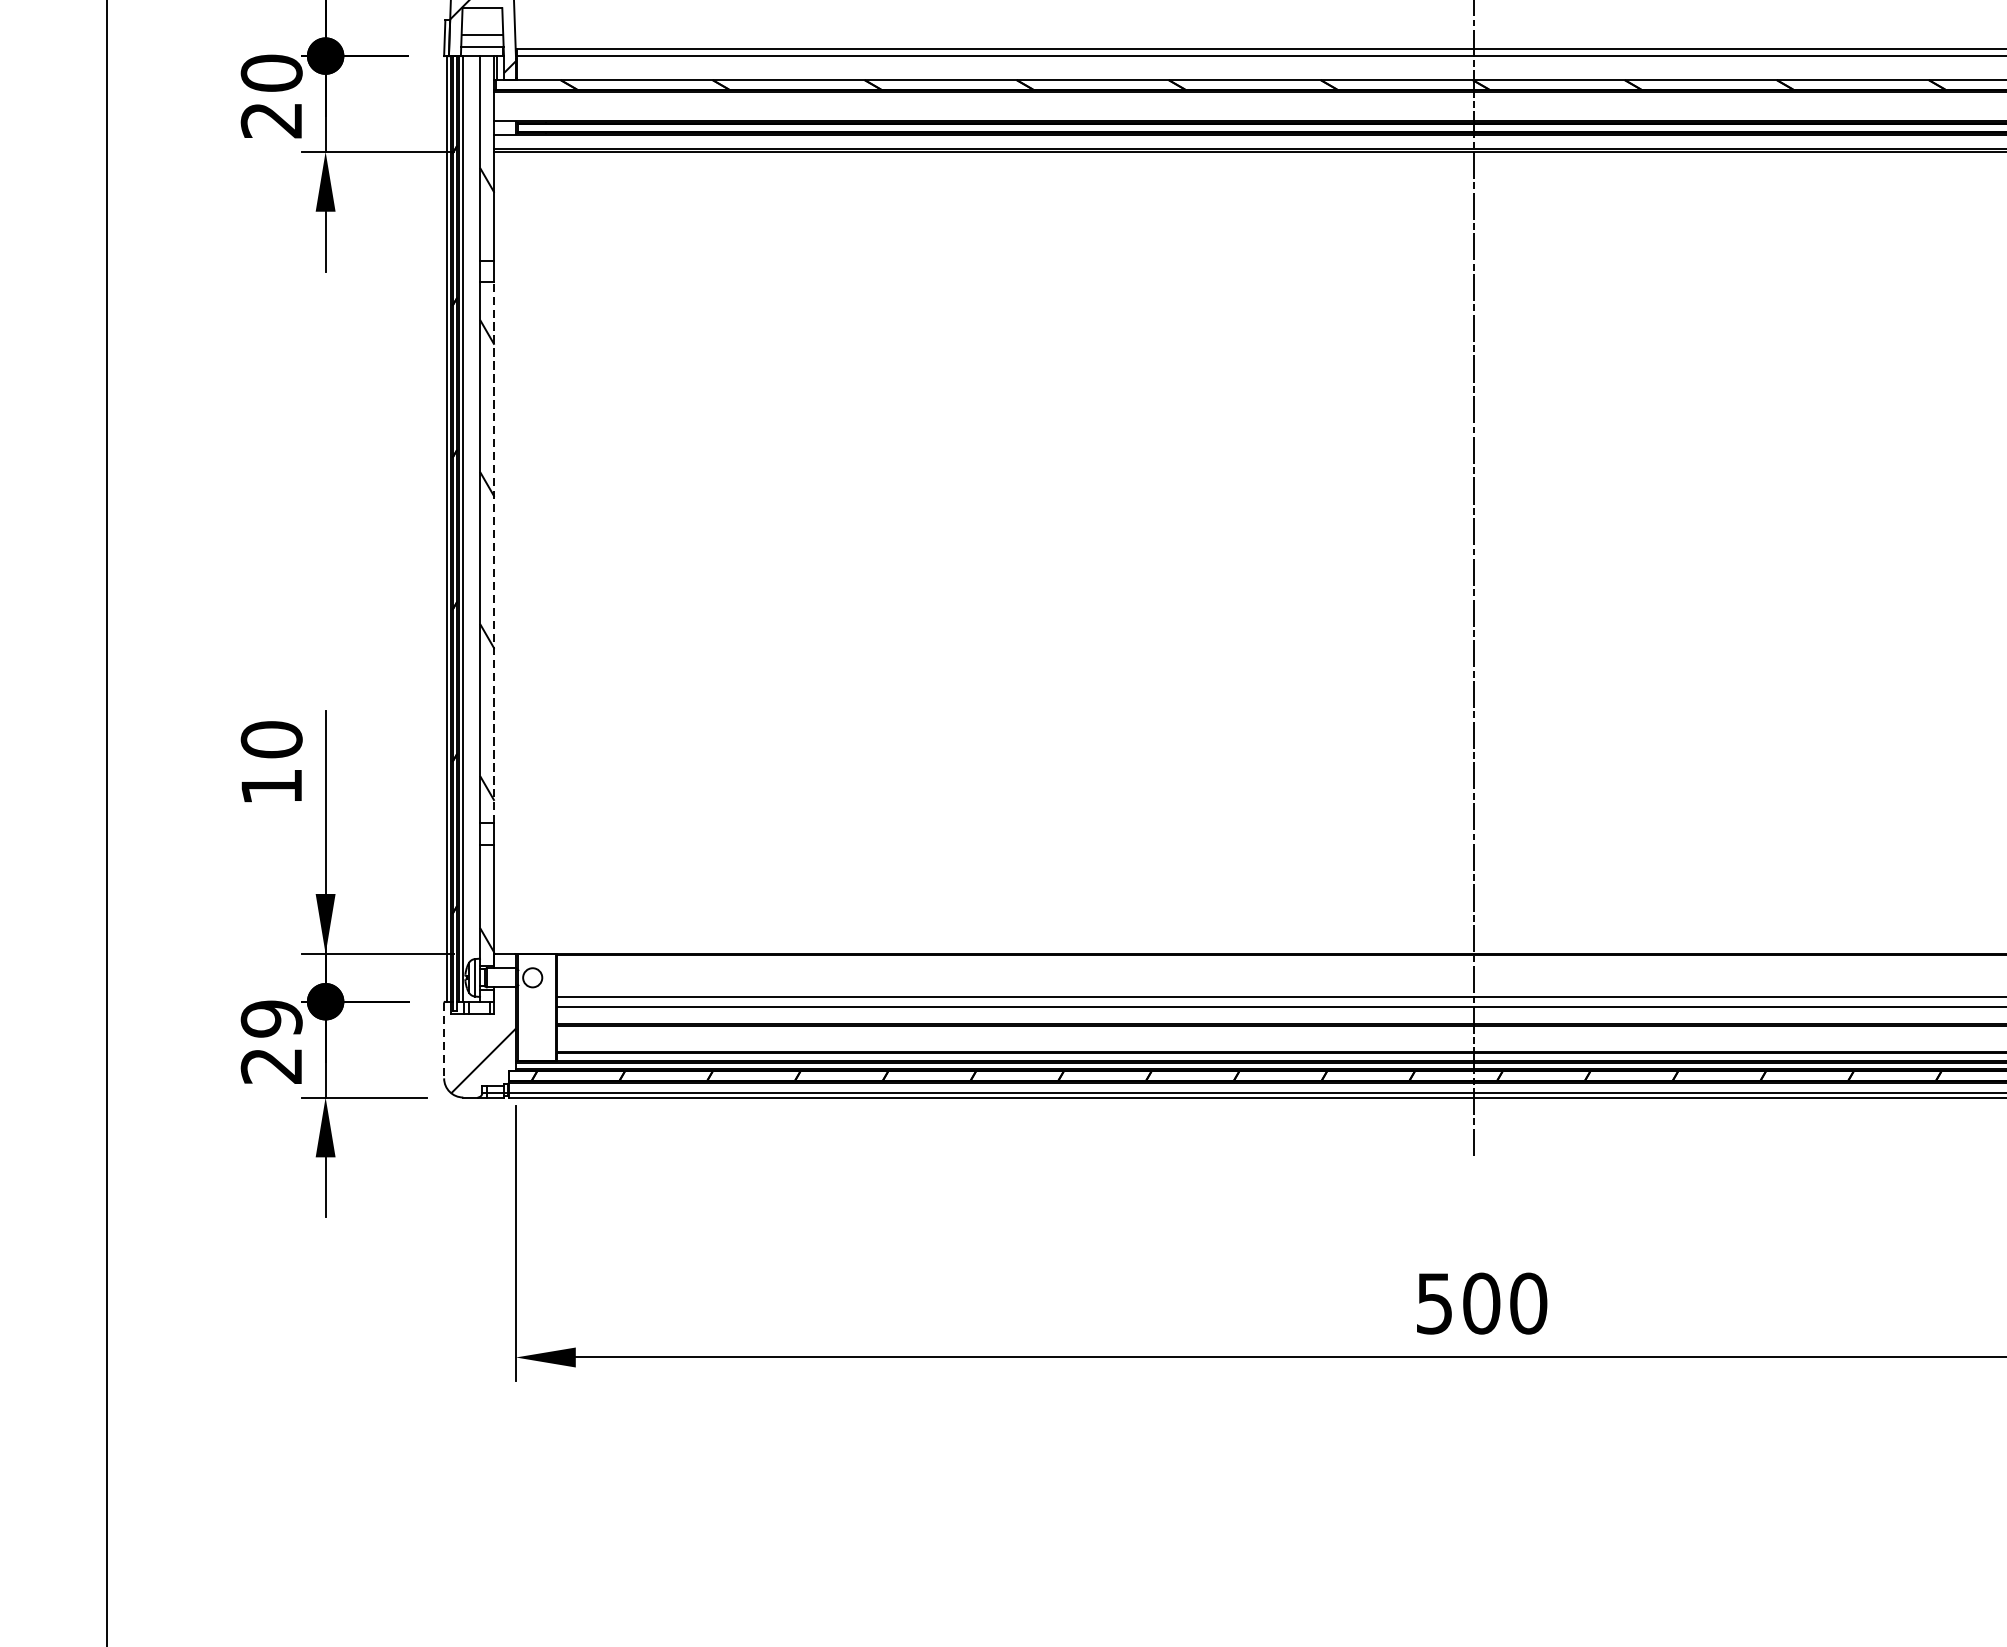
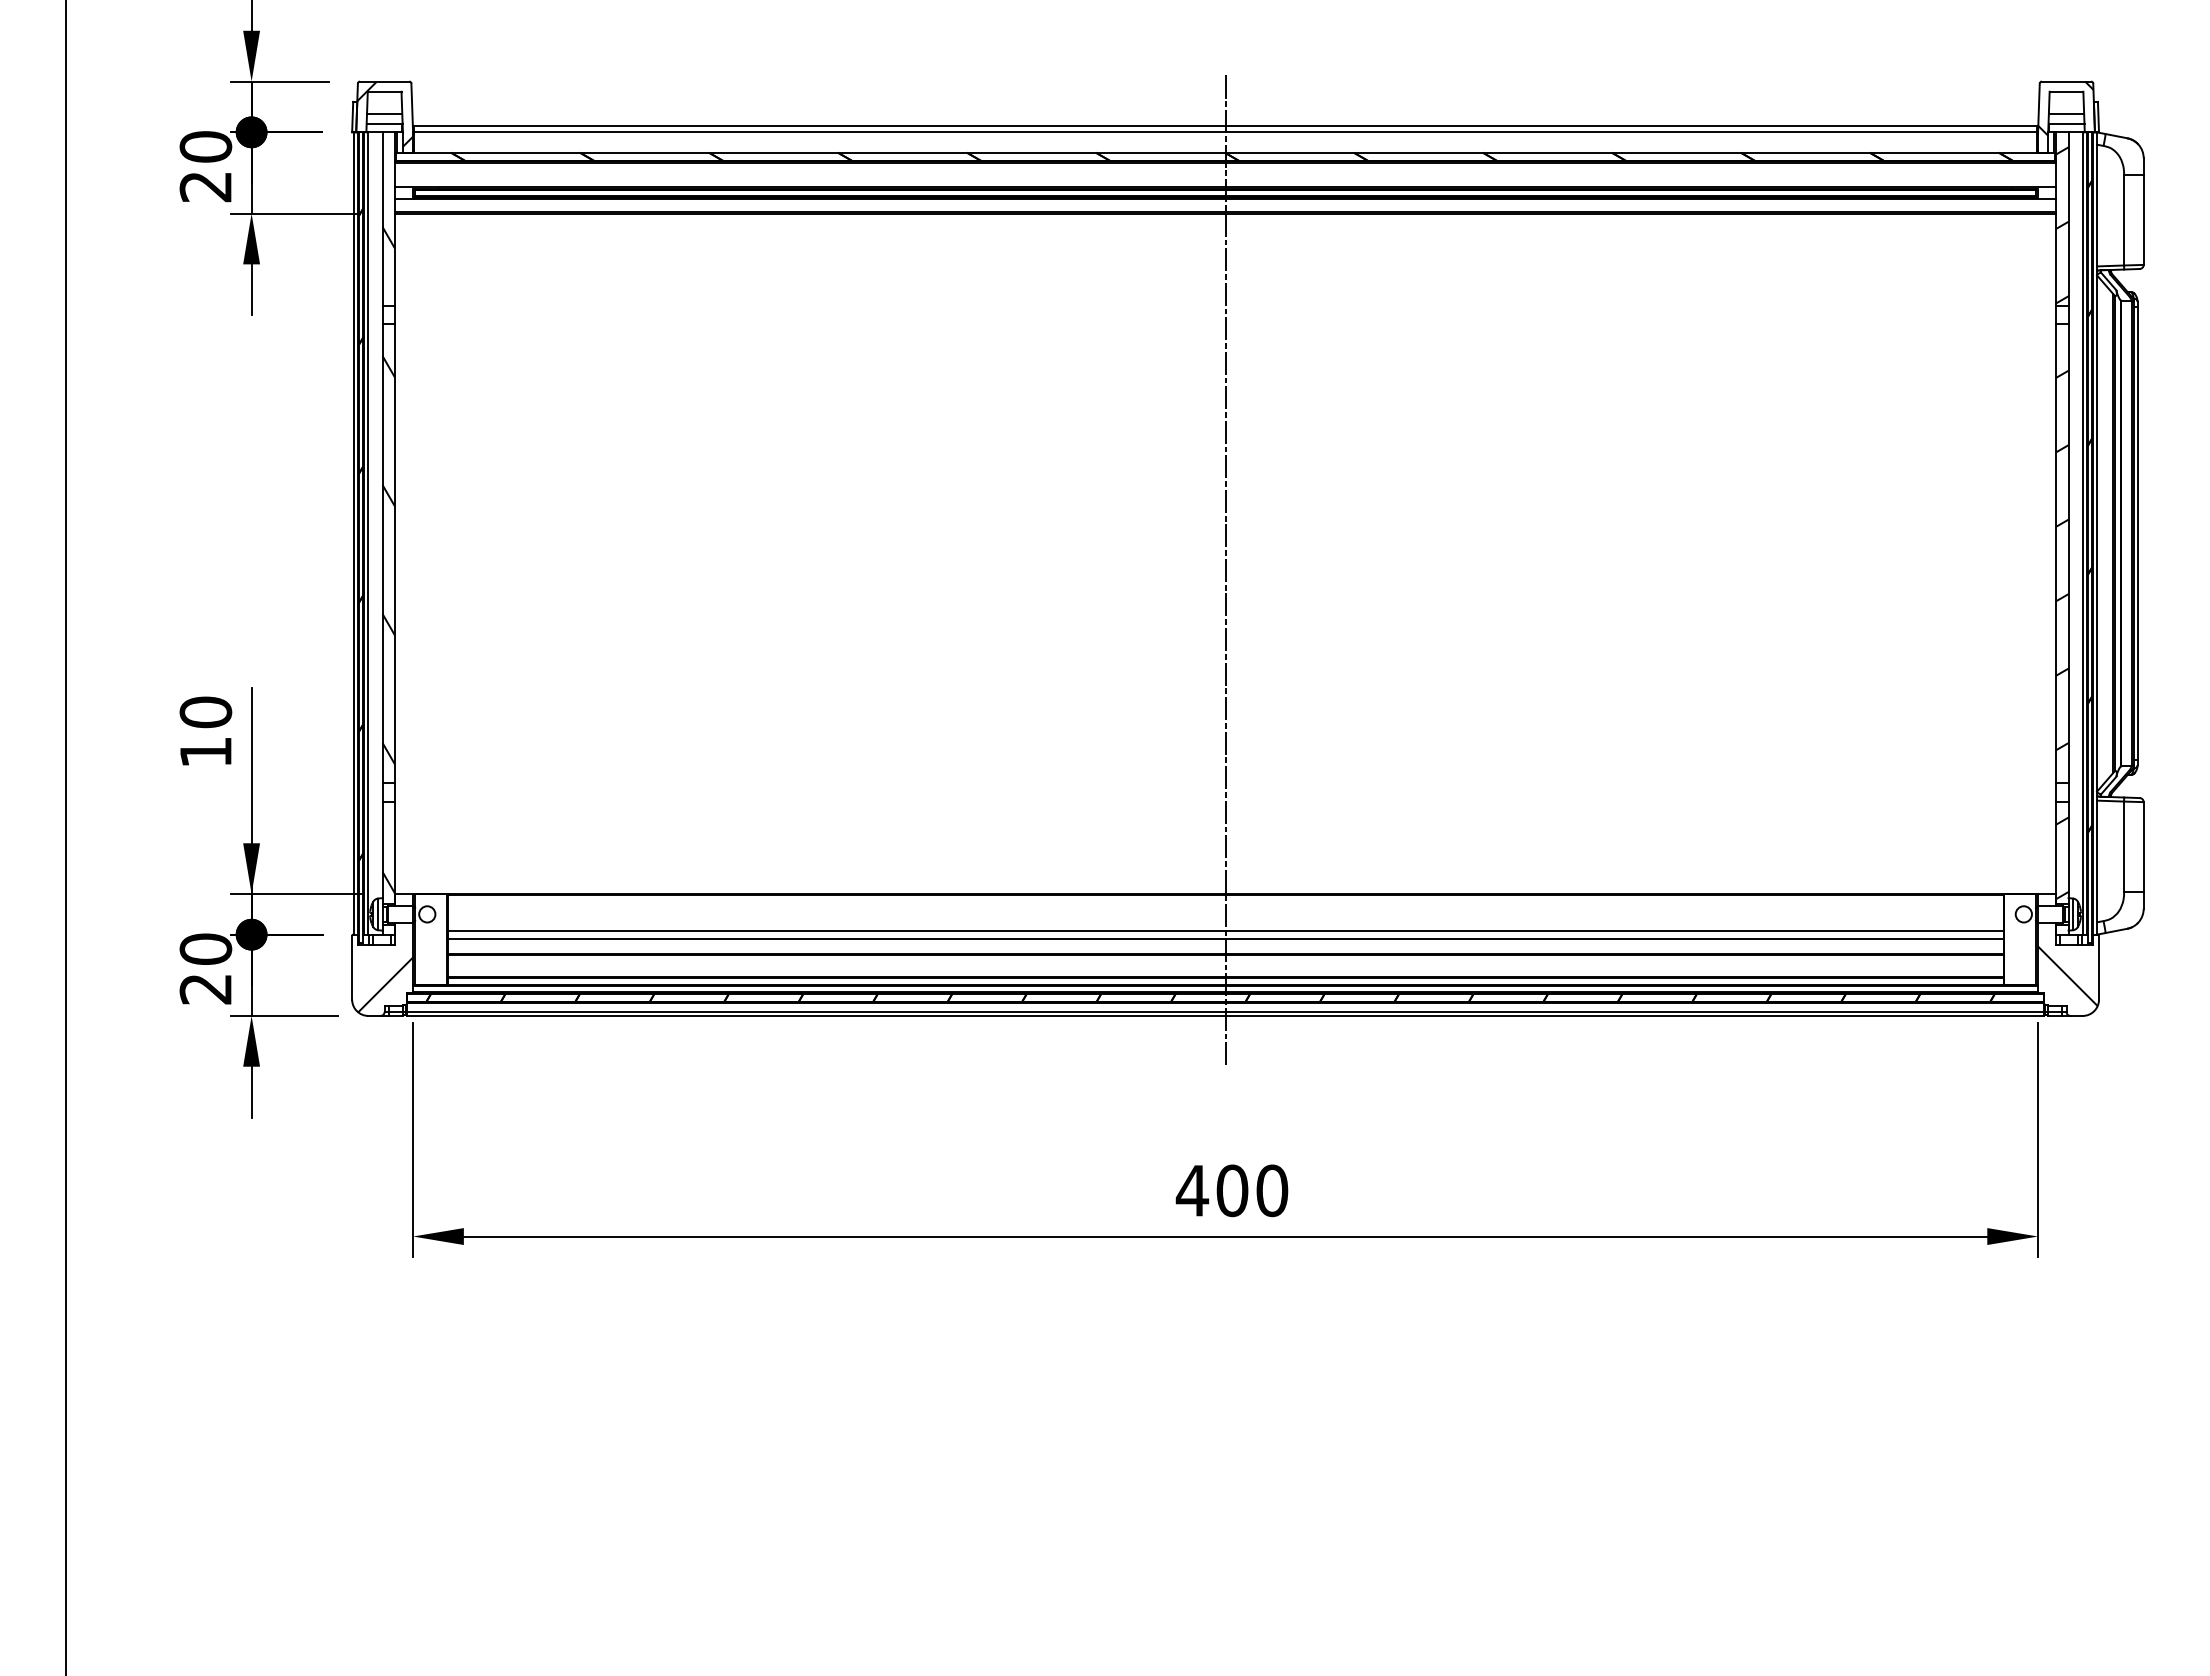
line: (494, 552) -> (394, 553), dashed -> solid
text: (271, 1019) -> (205, 949), 29 -> 20
line: (444, 1040) -> (352, 967), dashed -> solid
text: (1434, 1304) -> (1192, 1191), 500 -> 400

